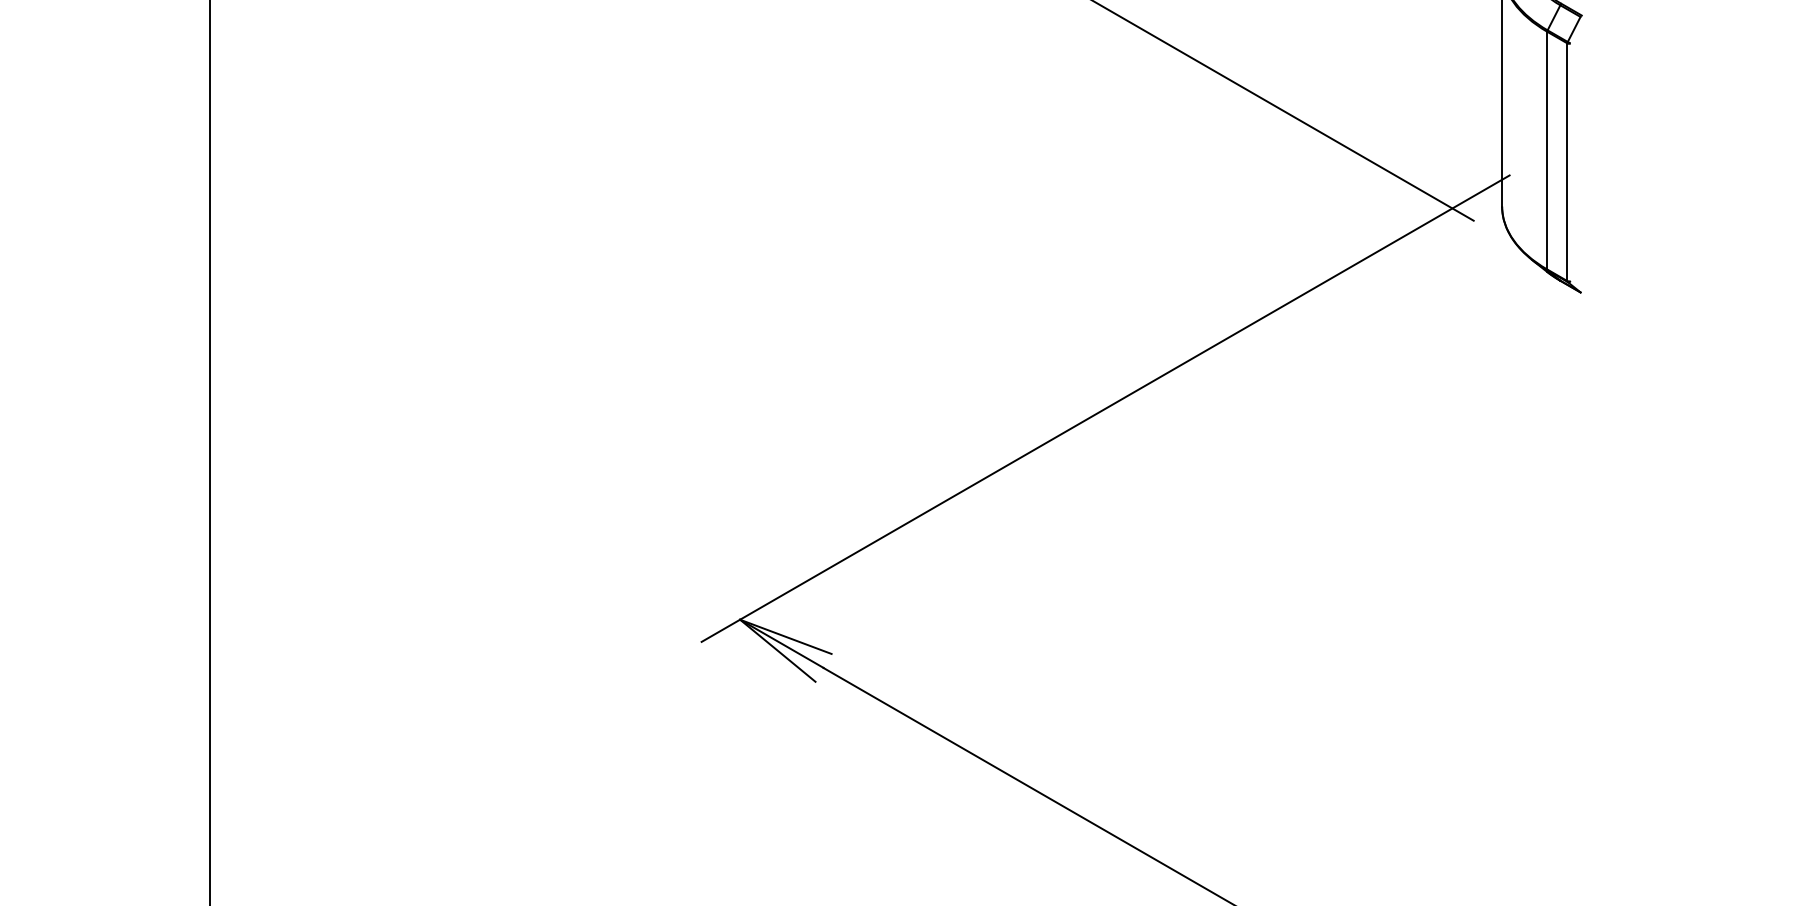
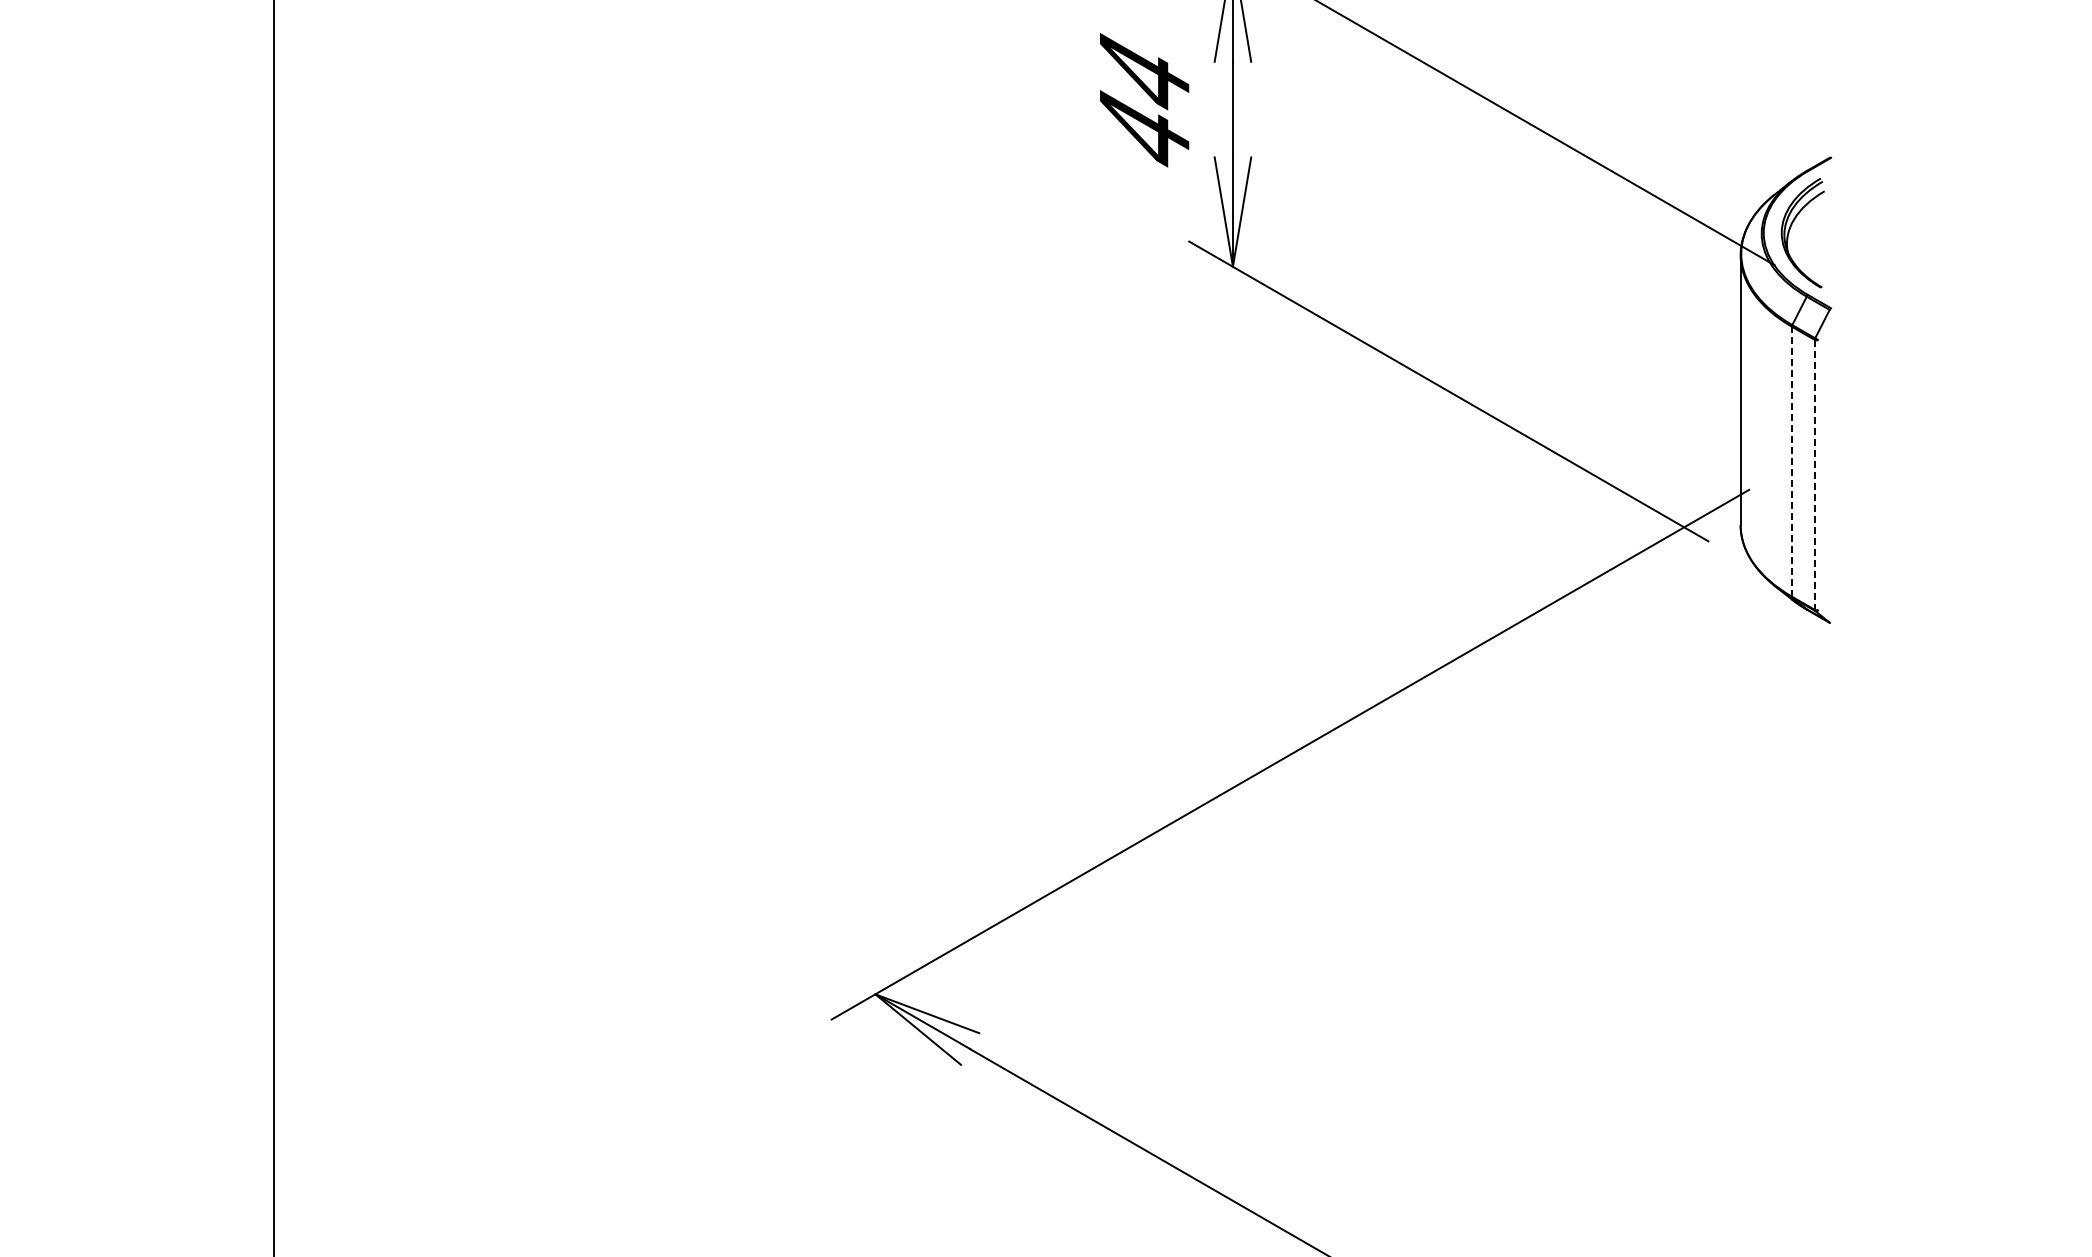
line: (1546, 150) -> (1791, 461), solid -> dashed
line: (1567, 161) -> (1814, 474), solid -> dashed

